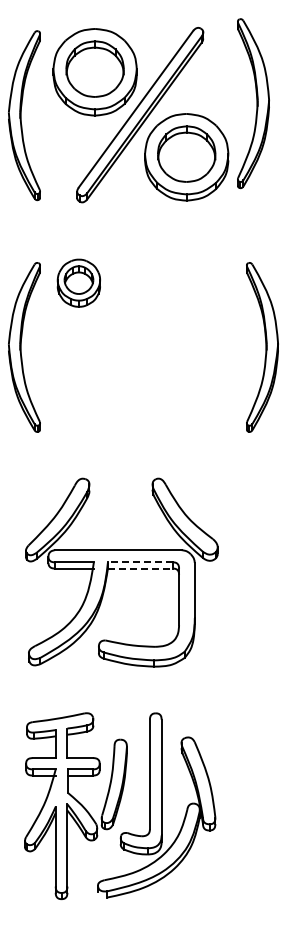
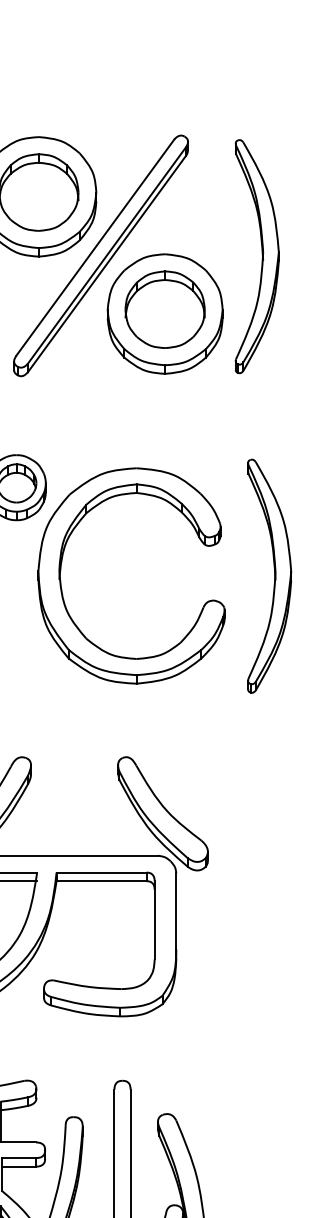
part: (253, 103) -> (257, 256), moved
part: (112, 355) -> (62, 587), added
line: (140, 562) -> (101, 872), dashed -> solid
line: (140, 568) -> (101, 881), dashed -> solid

